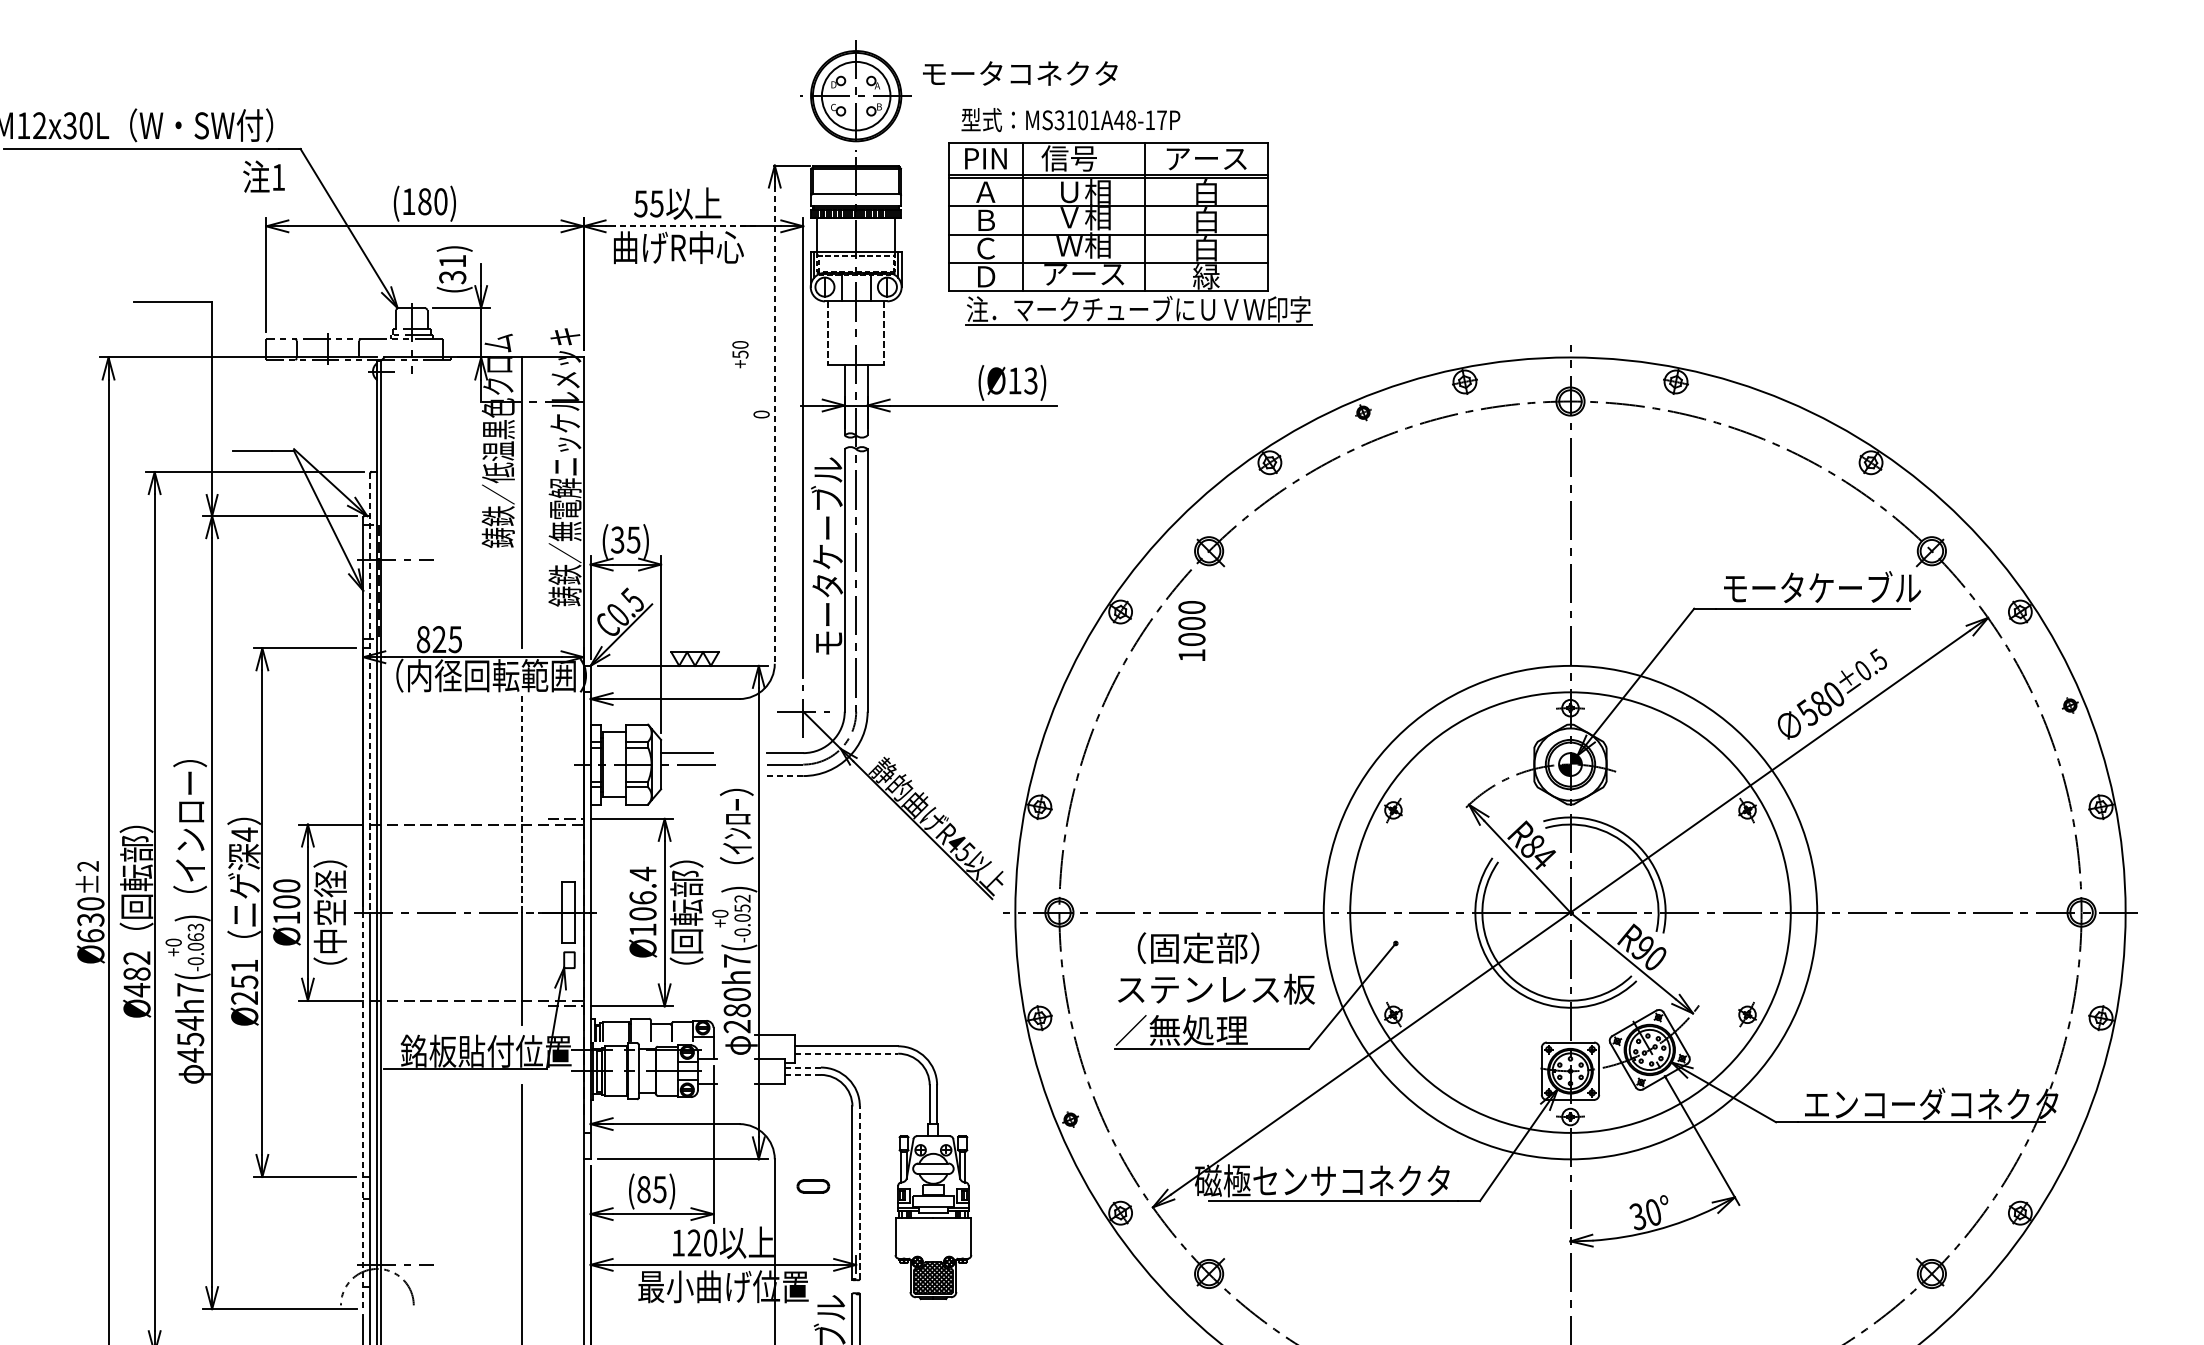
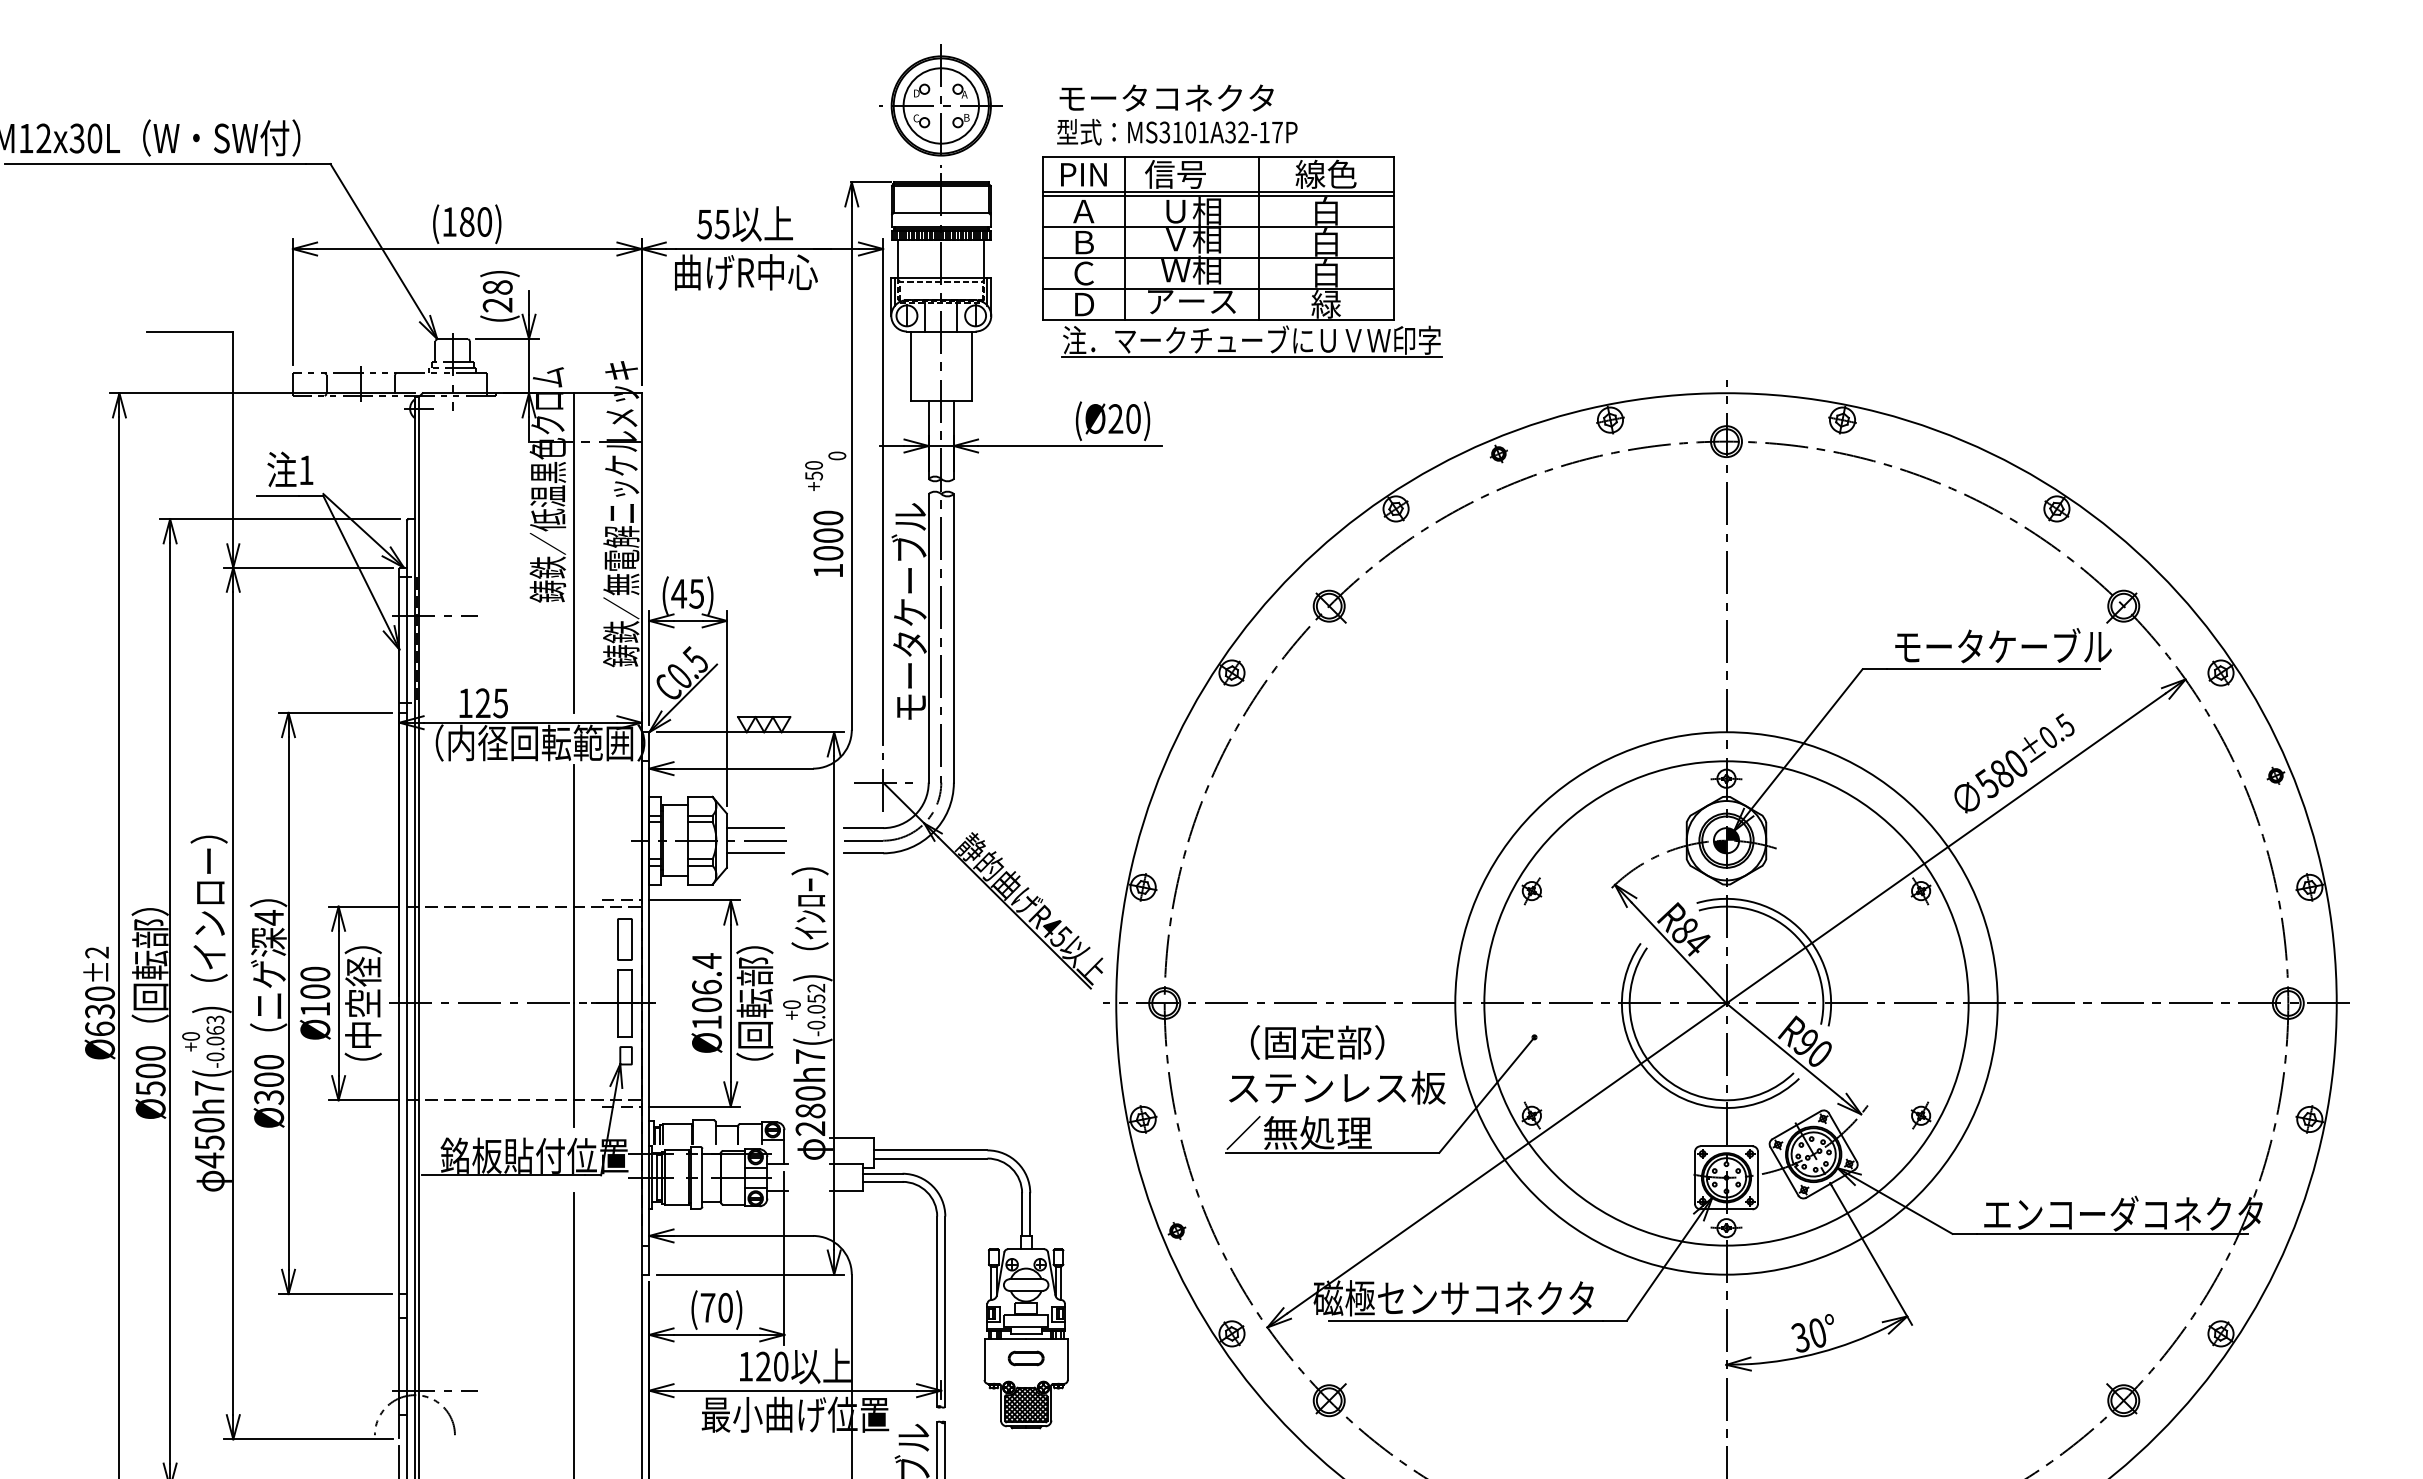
text: (1020, 73) -> (1166, 97), moved
text: (1124, 120) -> (1236, 132), MS3101A48-17P -> MS3101A32-17P
text: (1206, 157) -> (1326, 173), アース -> 線色
text: (264, 176) -> (290, 469), moved
line: (685, 226) -> (753, 249), dashed -> solid
text: (452, 269) -> (497, 296), (31) -> (28)
line: (828, 333) -> (910, 366), dashed -> solid
line: (883, 333) -> (971, 366), dashed -> solid
text: (739, 354) -> (813, 475), moved
text: (1022, 380) -> (1124, 418), (Ø13) -> (Ø20)
line: (774, 415) -> (851, 456), dashed -> solid
text: (618, 539) -> (679, 593), (35) -> (45)
text: (1192, 630) -> (828, 543), moved
text: (423, 639) -> (465, 703), 825 -> 125
line: (370, 692) -> (407, 761), dashed -> solid
line: (687, 776) -> (755, 853), added
line: (785, 776) -> (863, 853), dashed -> solid
line: (521, 804) -> (573, 884), dashed -> solid
part: (568, 854) -> (624, 939), added
text: (136, 974) -> (150, 1071), Ø482 -> Ø500
text: (245, 981) -> (269, 1079), Ø251 -> Ø300
text: (190, 1023) -> (209, 1125), 454h7( -> 450h7(
line: (846, 1053) -> (930, 1158), dashed -> solid
line: (802, 1067) -> (882, 1173), dashed -> solid
line: (802, 1074) -> (882, 1181), dashed -> solid
line: (363, 1110) -> (399, 1220), dashed -> solid
part: (812, 1186) -> (1025, 1358), moved
text: (651, 1189) -> (716, 1307), (85) -> (70)
line: (860, 1192) -> (945, 1311), dashed -> solid

